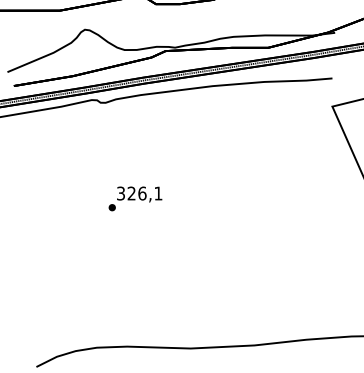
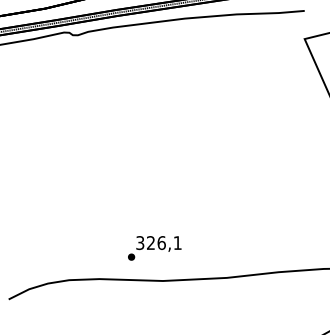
text: (135, 198) -> (154, 247), moved

